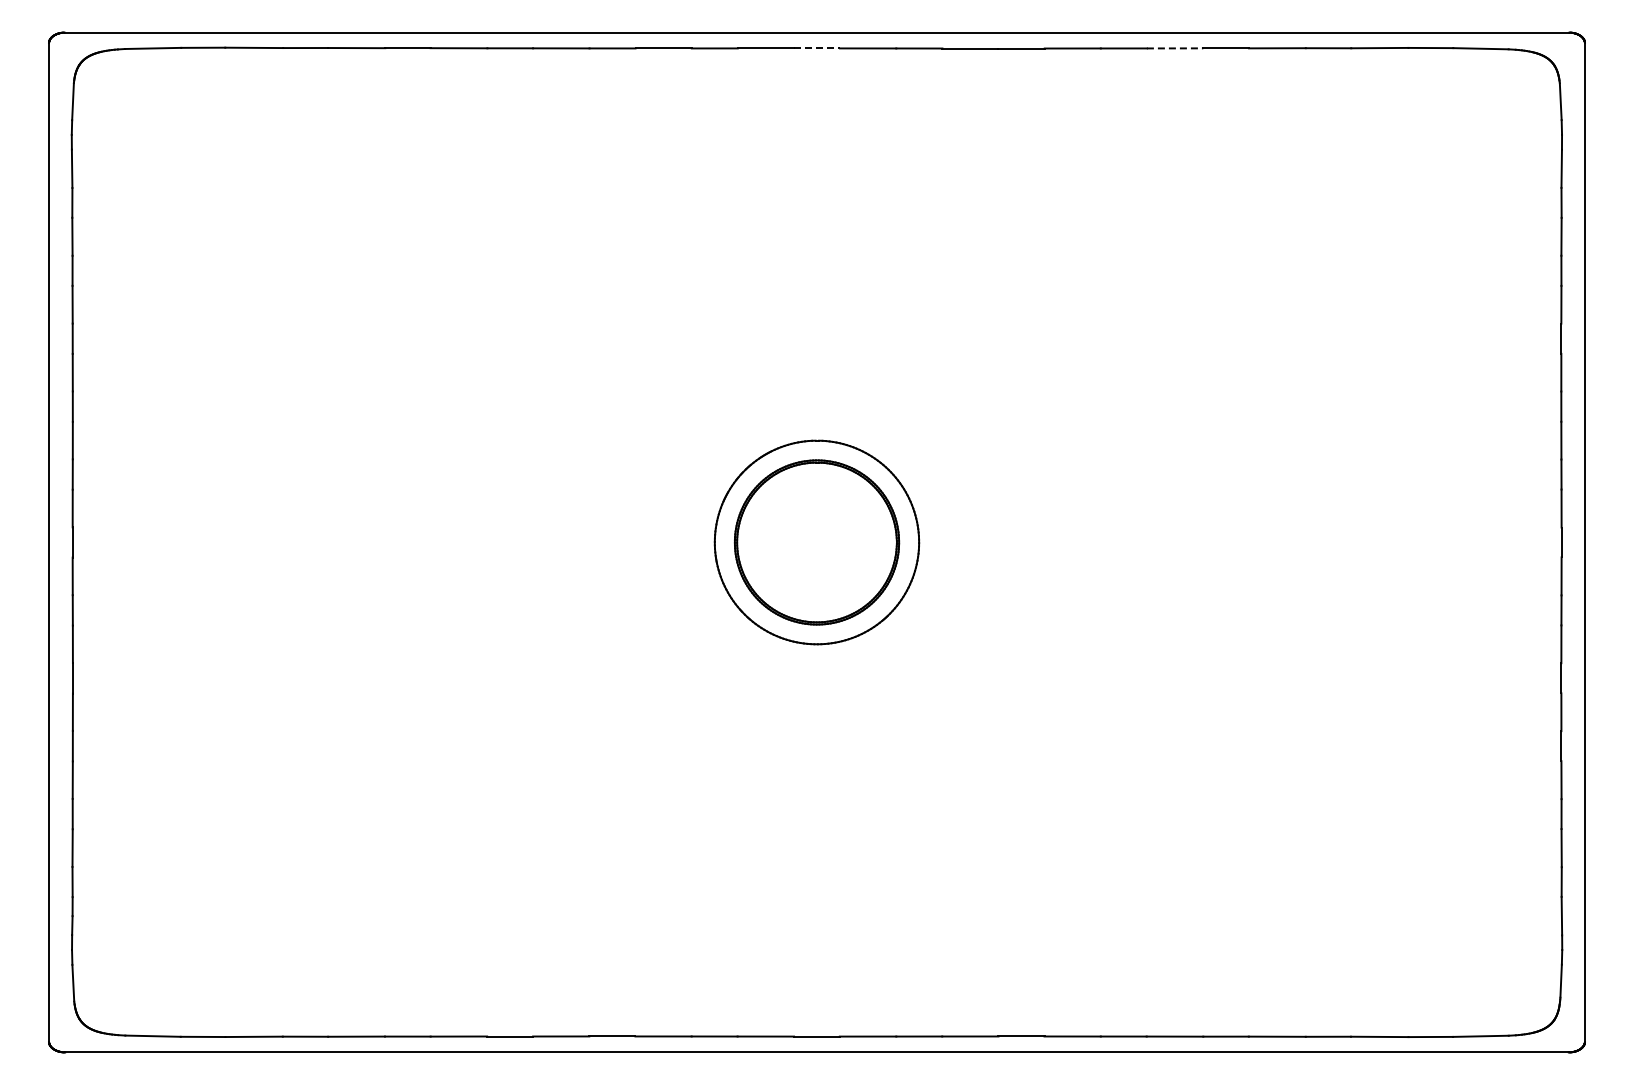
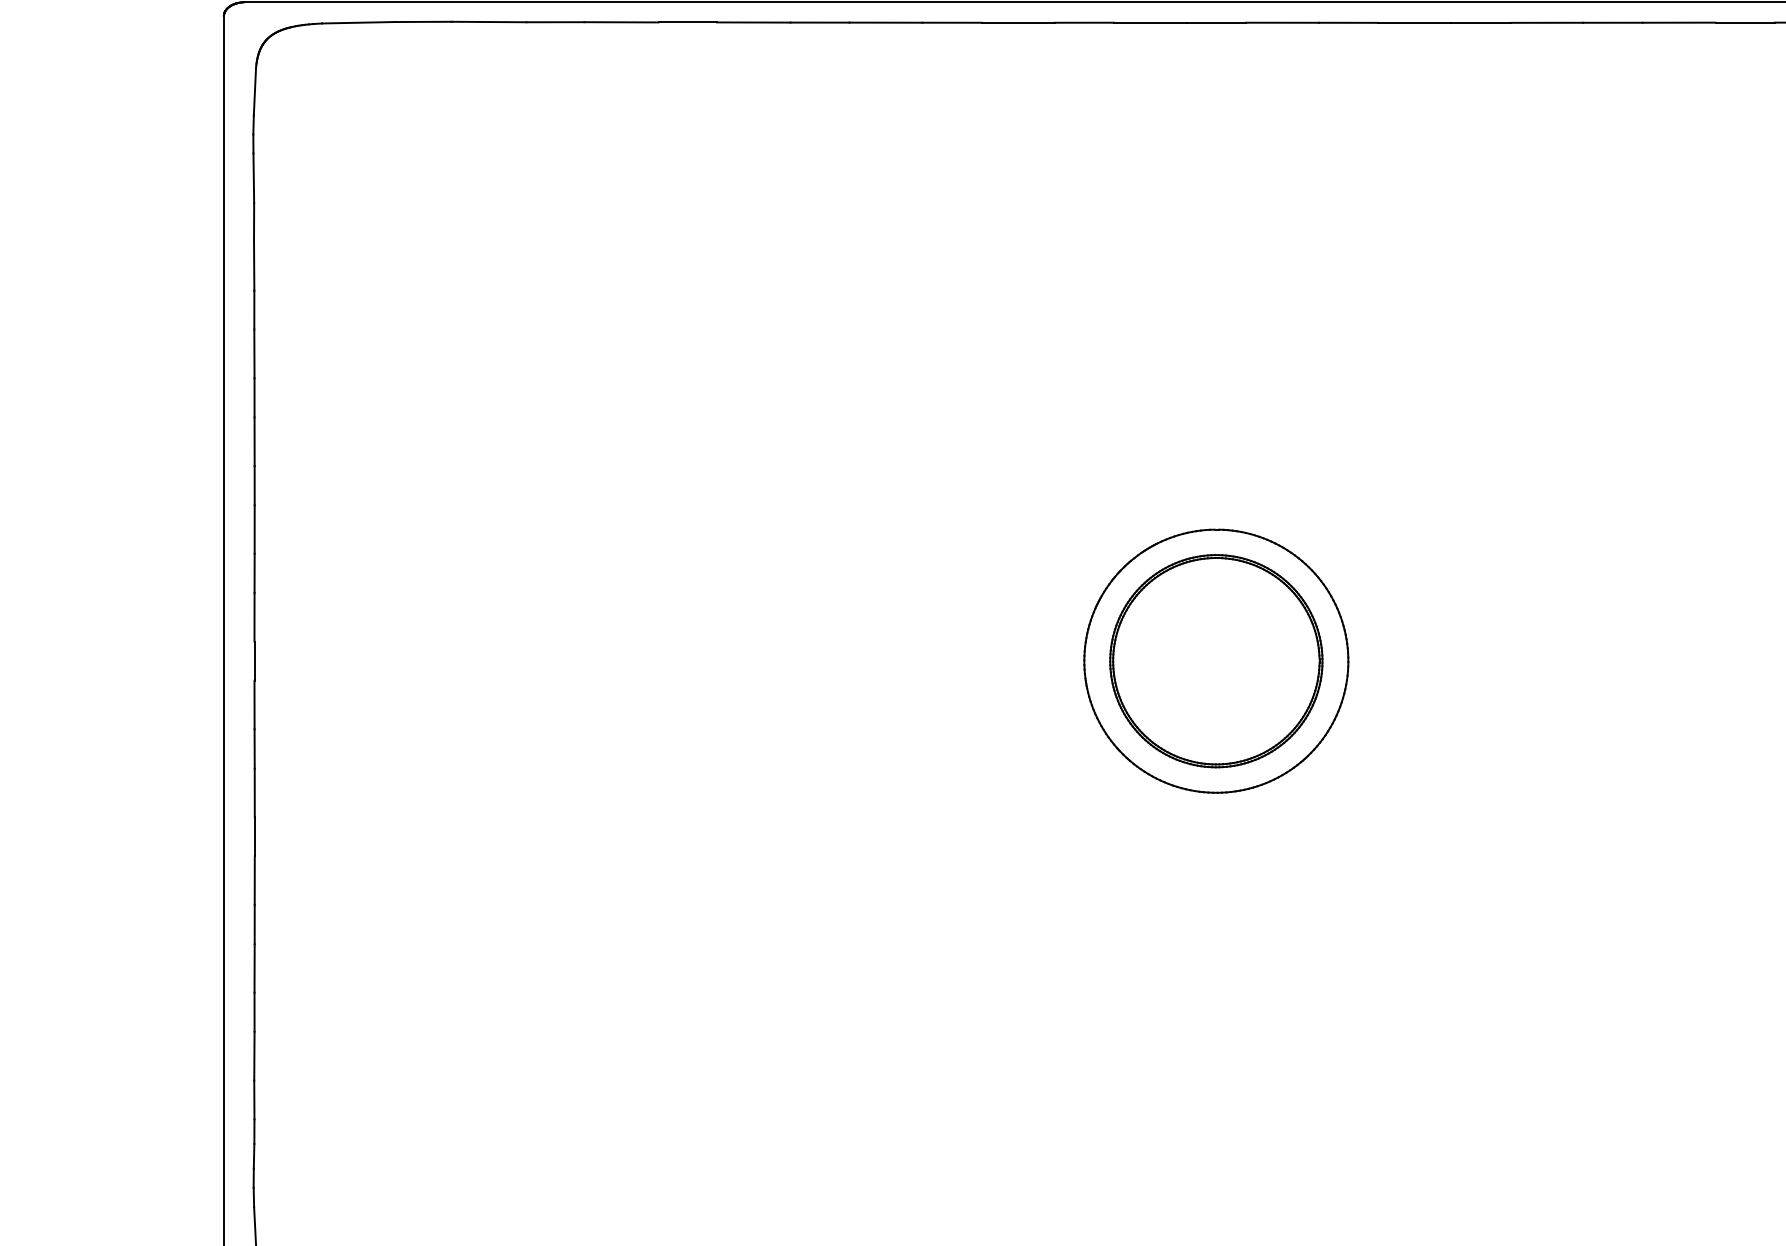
line: (817, 48) -> (1217, 22), dashed -> solid
line: (1175, 48) -> (1679, 22), dashed -> solid

